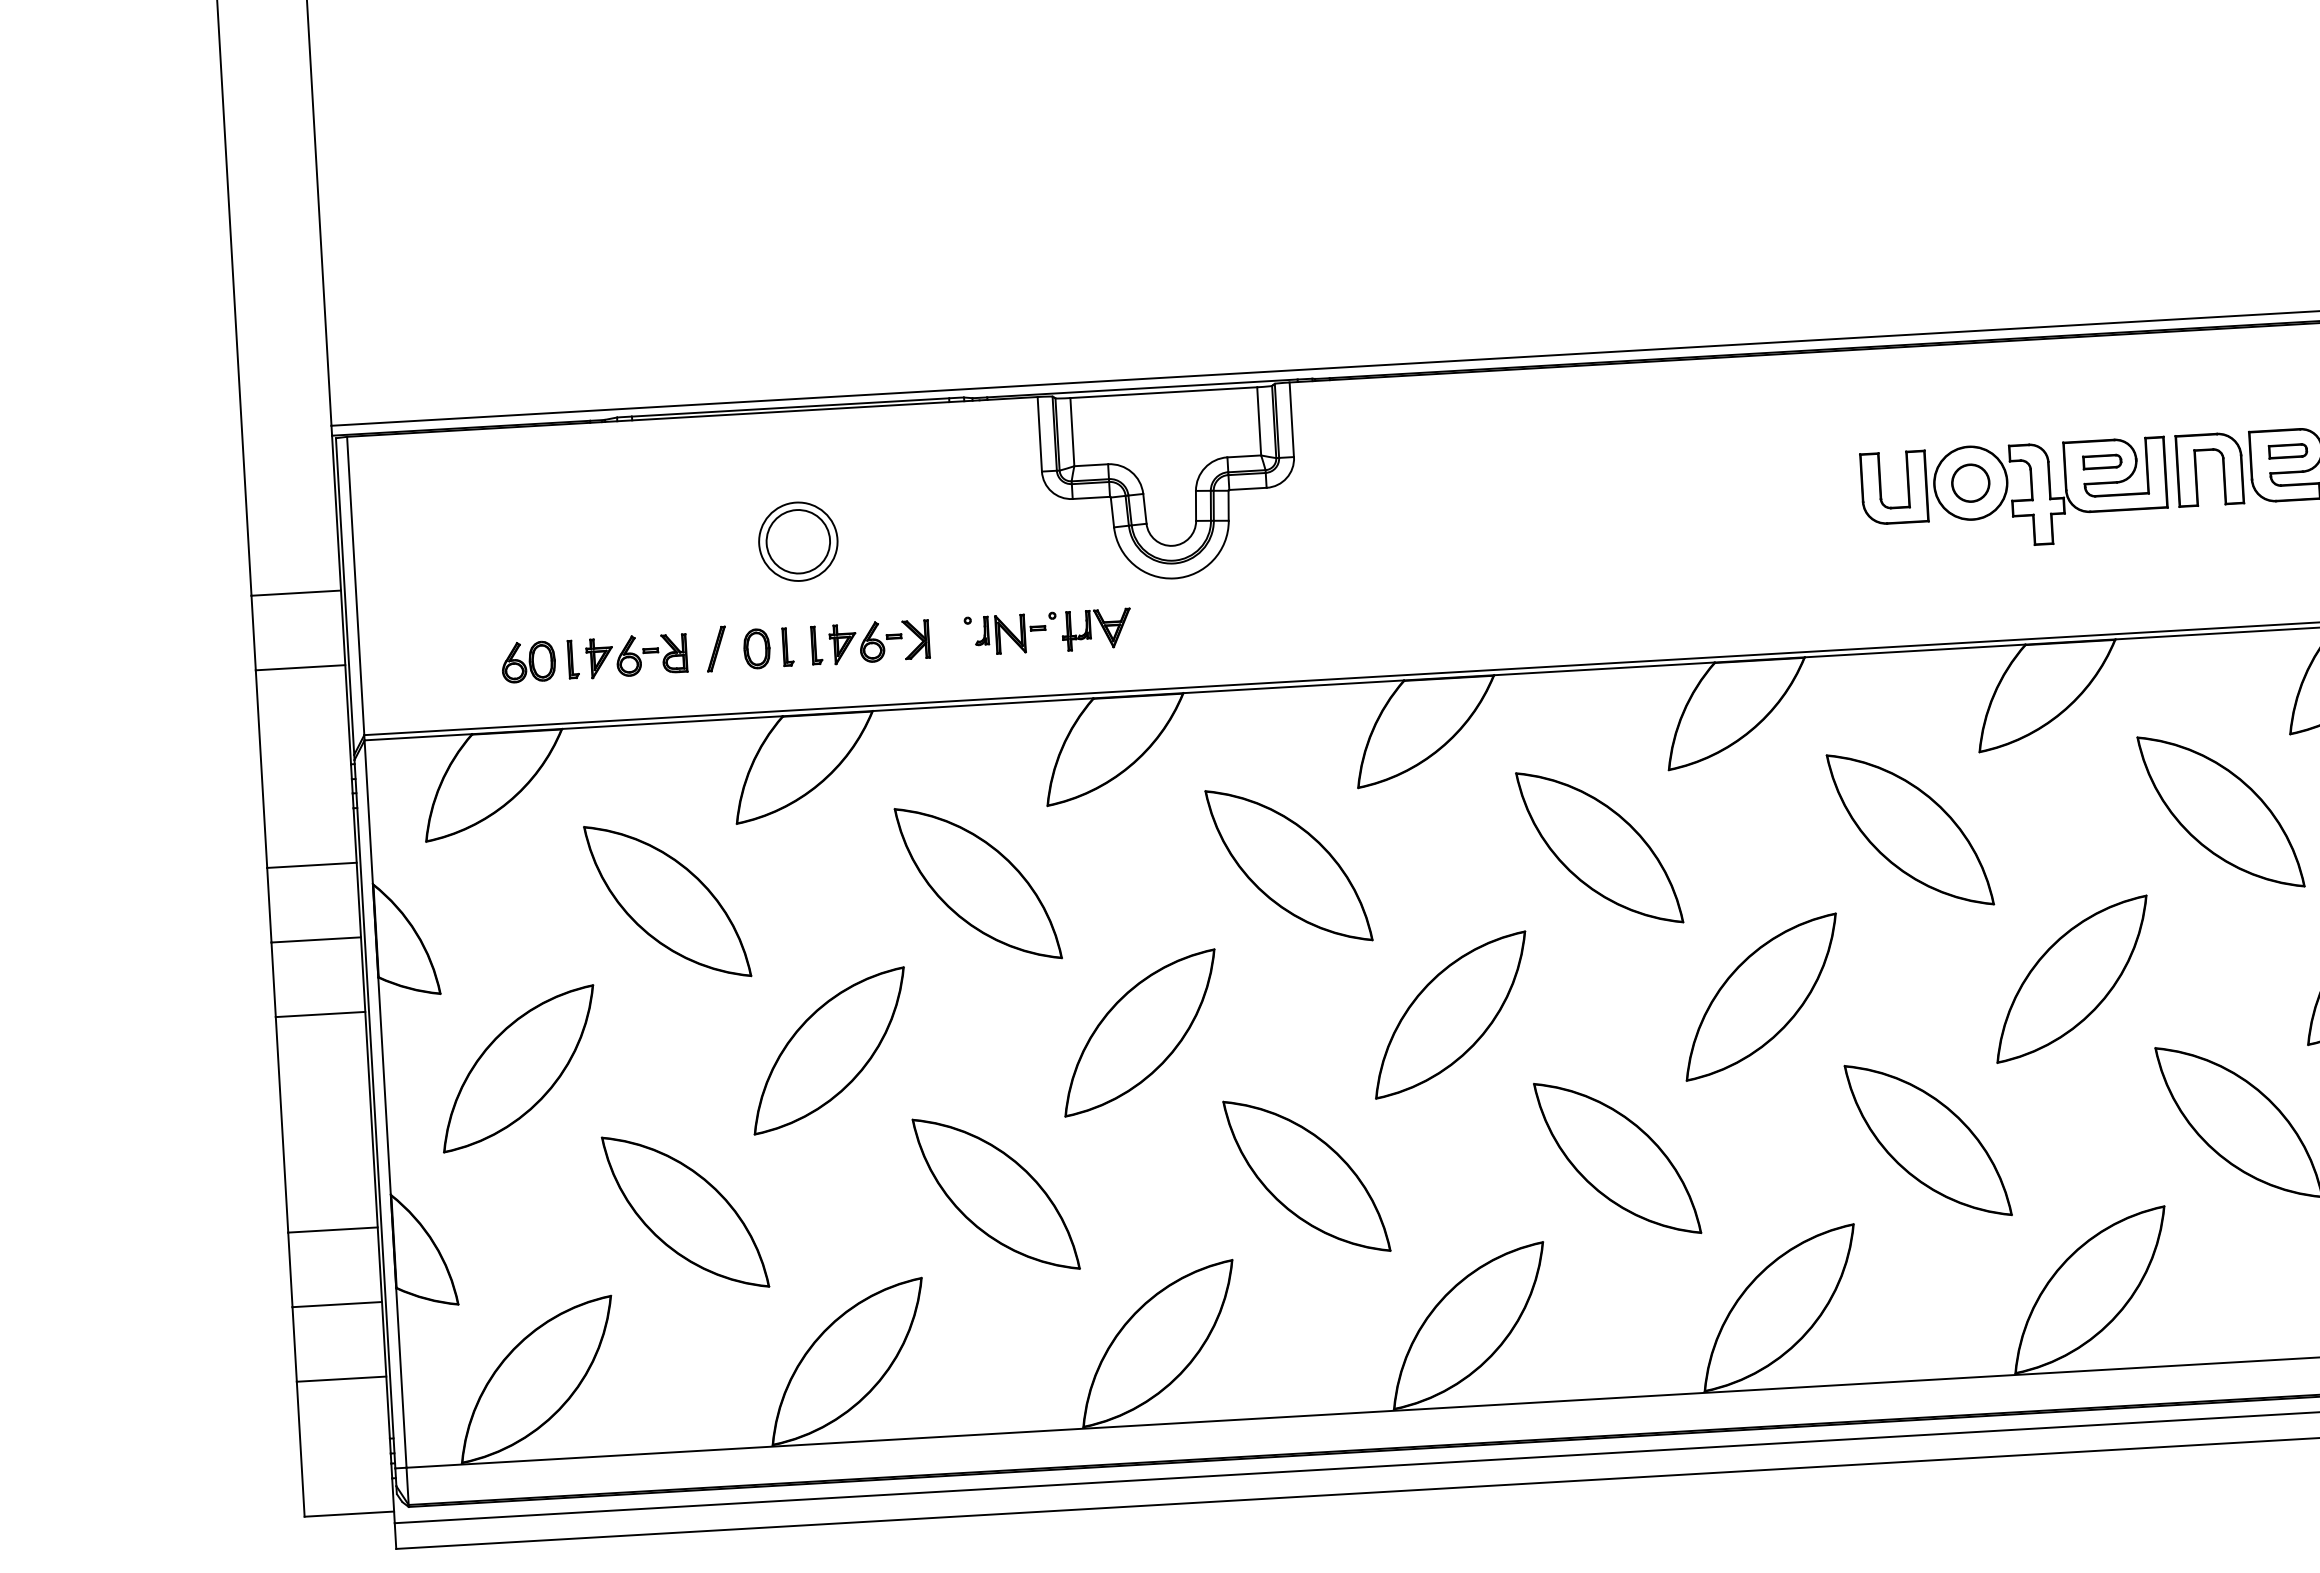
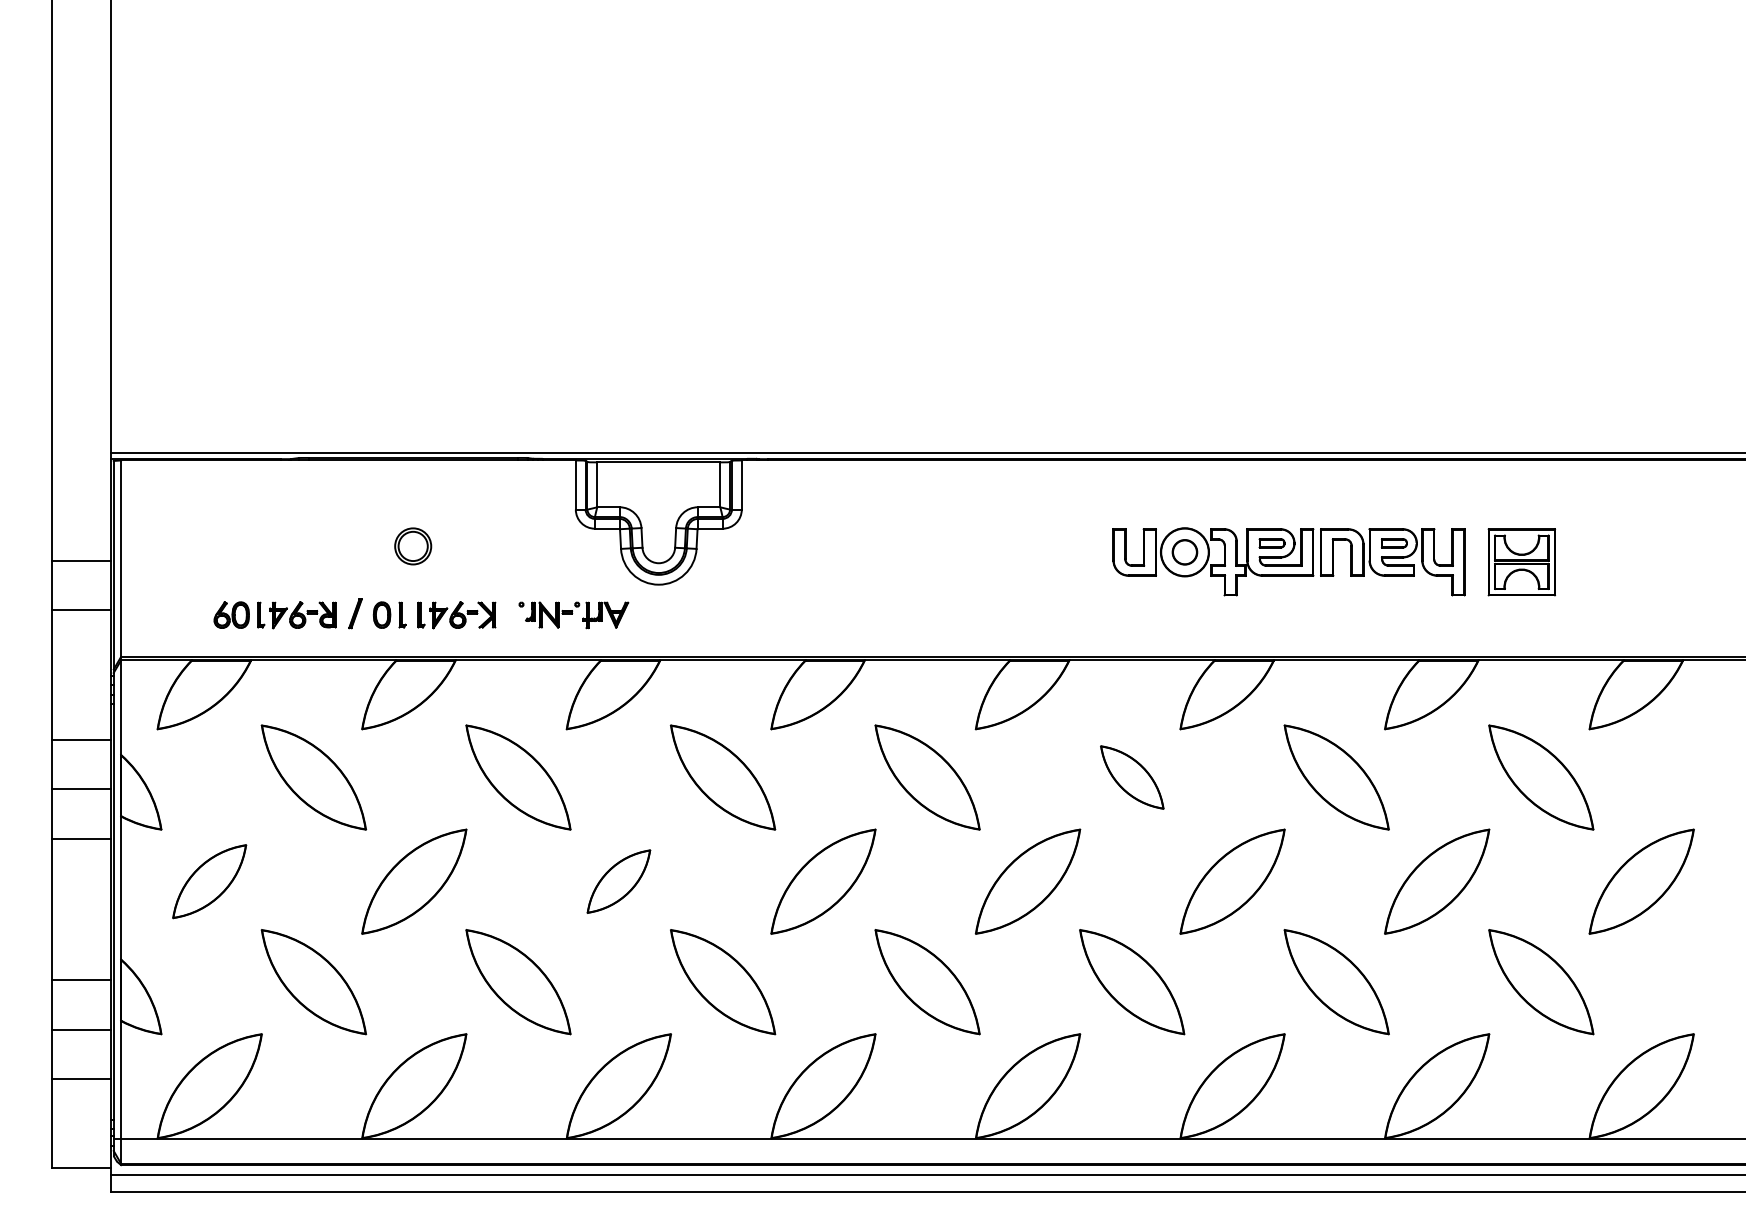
part: (797, 541) -> (412, 546), size x0.7
part: (1910, 829) -> (1132, 777), size x0.6
part: (1139, 1032) -> (618, 881), size x0.6
part: (518, 1068) -> (209, 881), size x0.7

